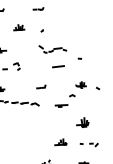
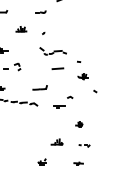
part: (80, 85) -> (82, 76), moved
part: (41, 86) -> (40, 87), size x1.6
part: (82, 123) -> (78, 124), size x0.6
part: (89, 144) -> (84, 145), size x0.6

